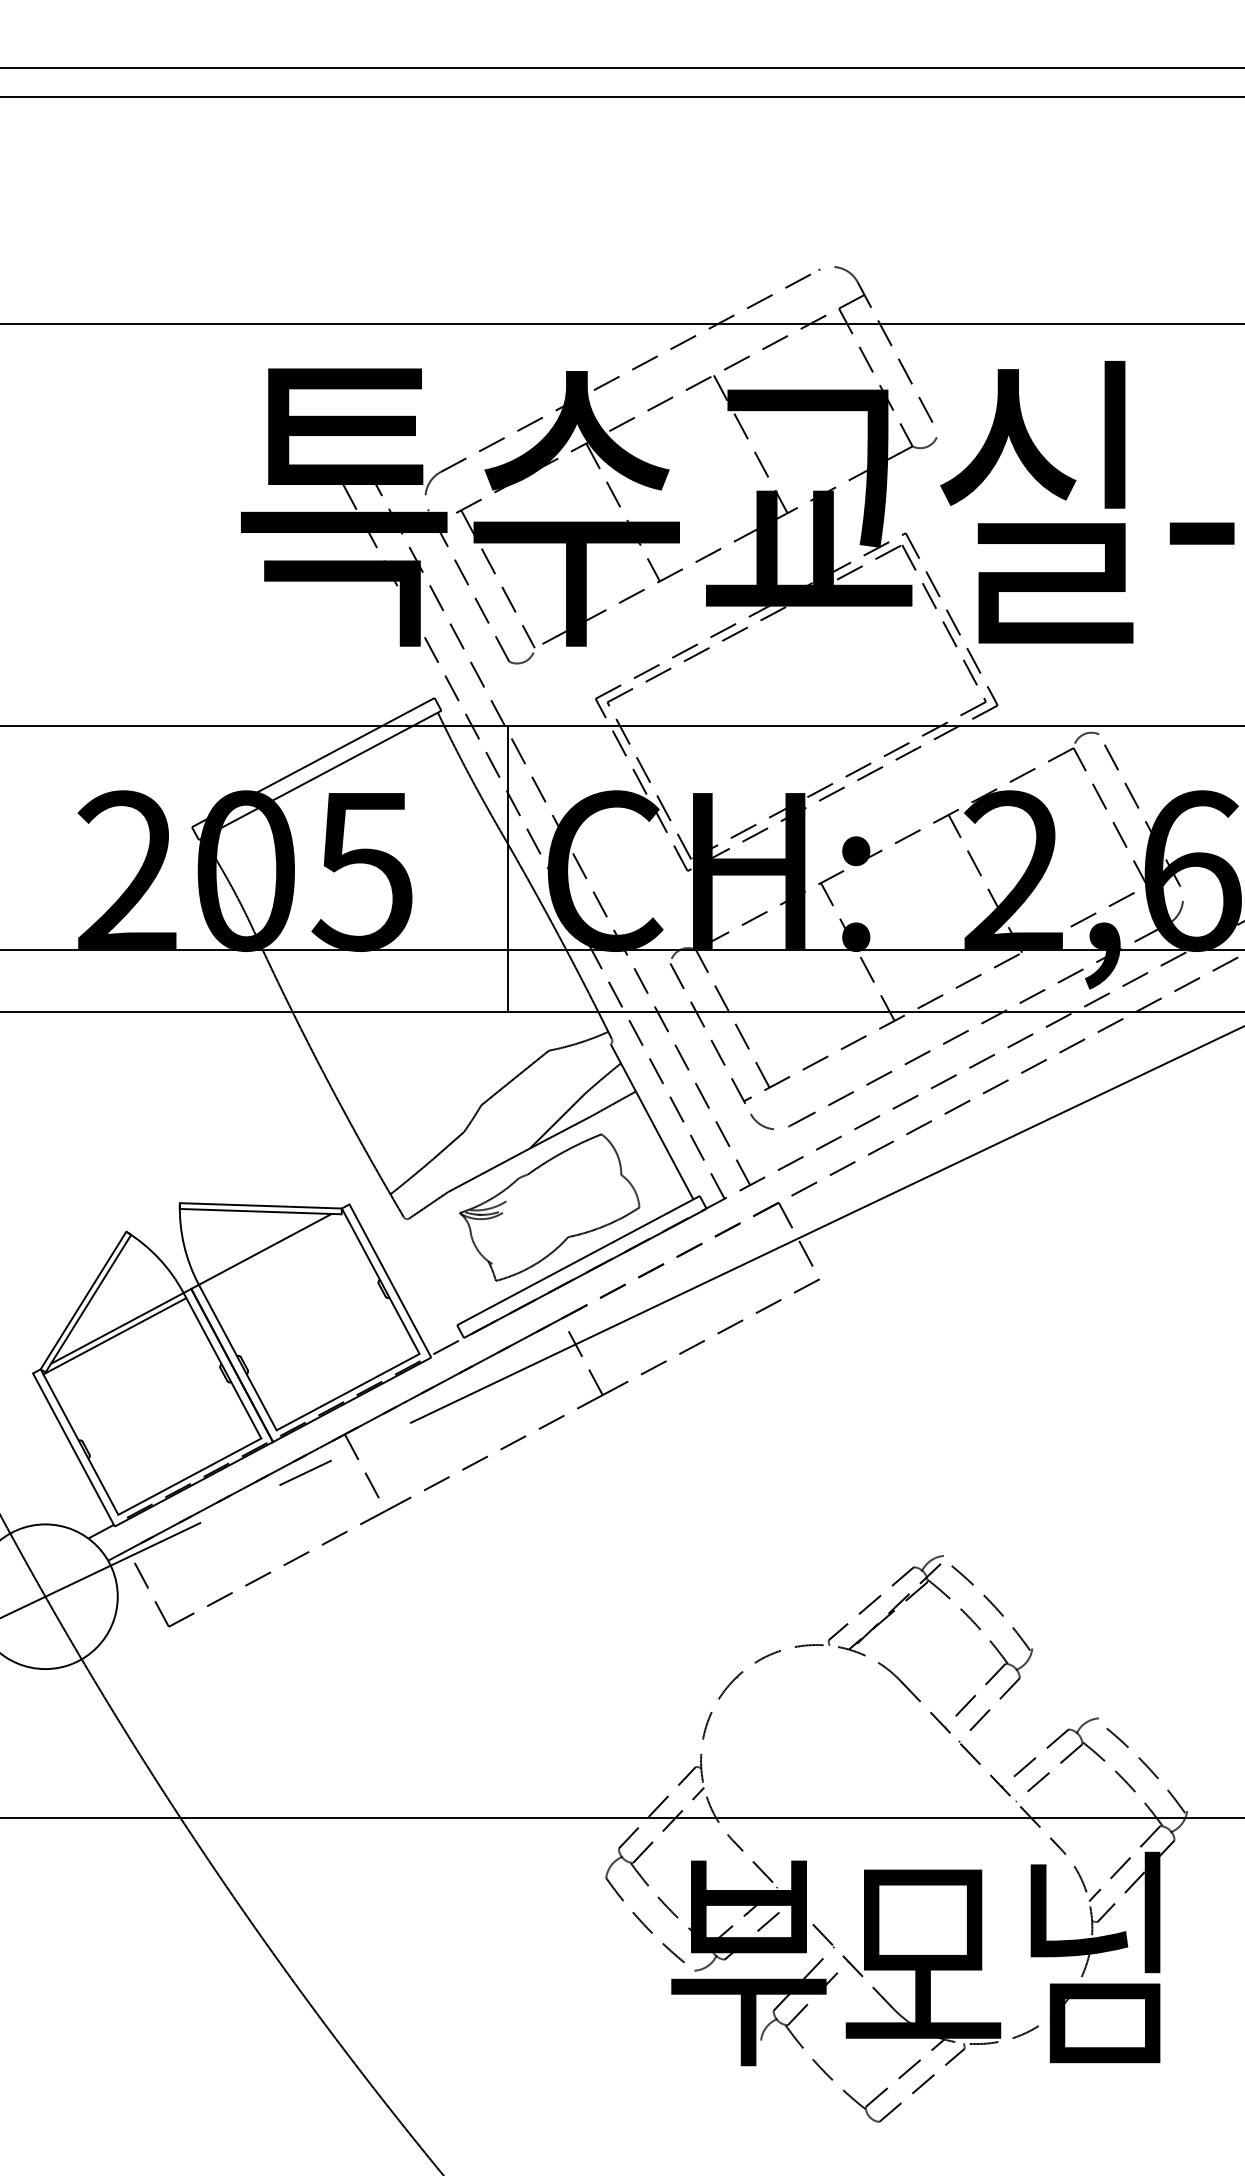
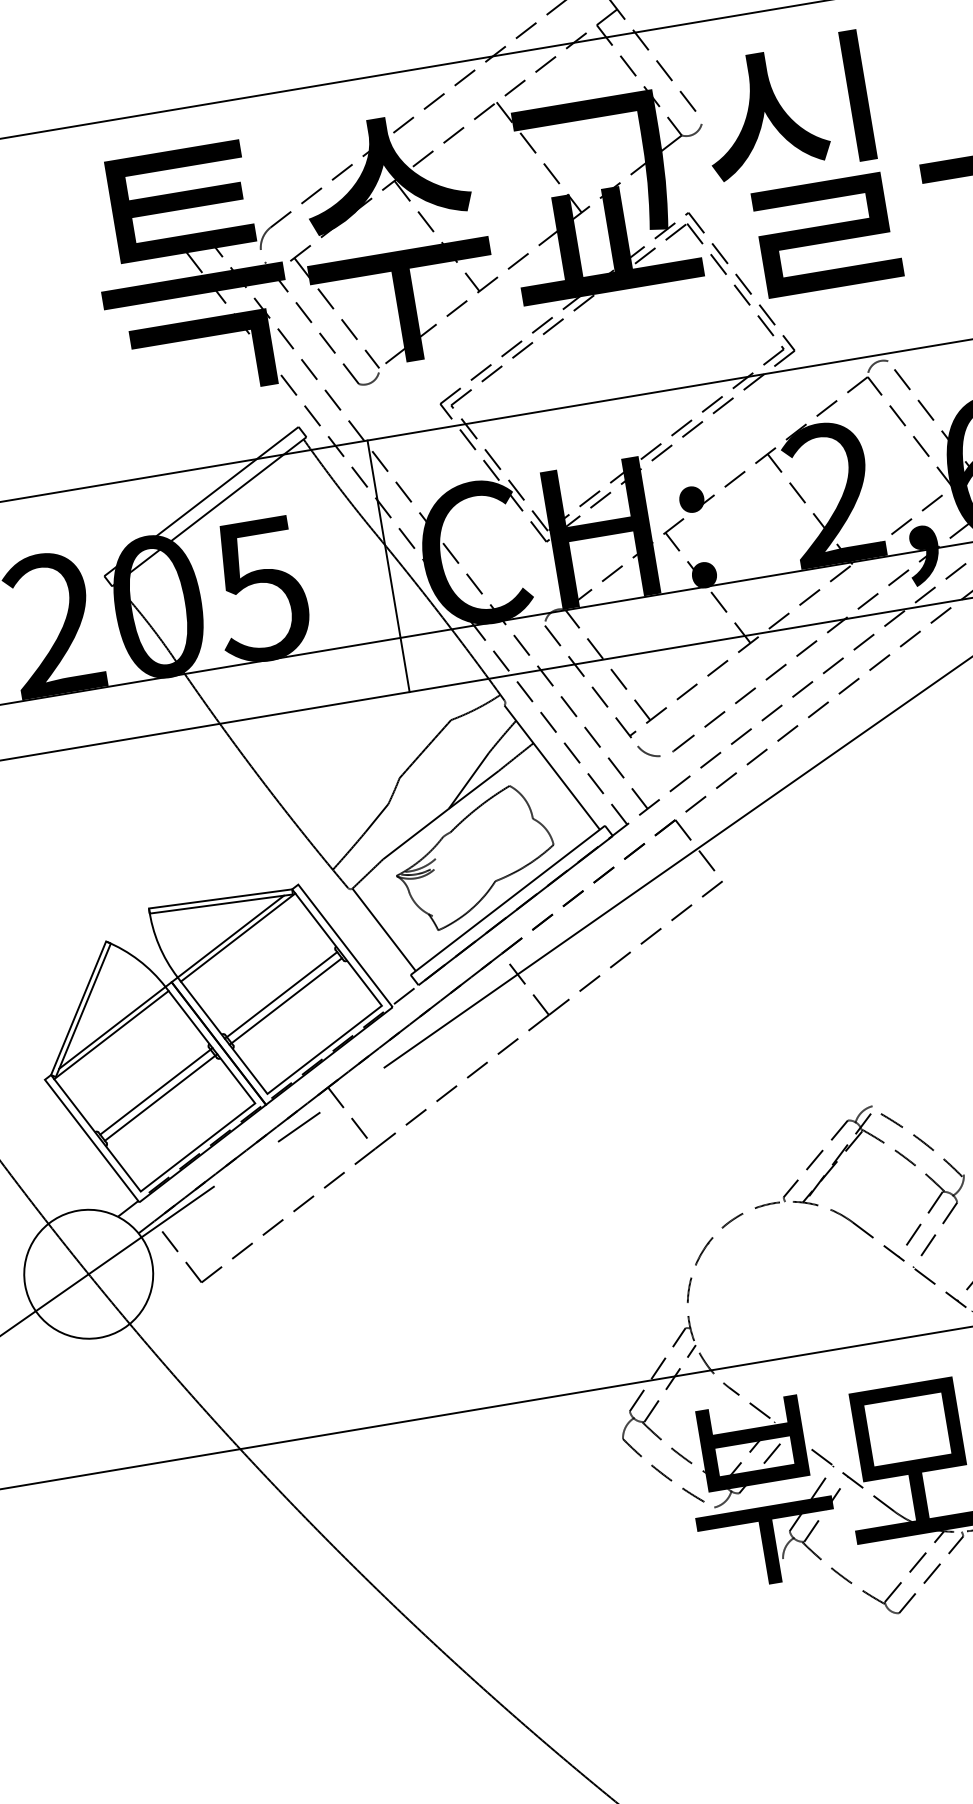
line: (272, 1251) -> (237, 937), added
line: (435, 1269) -> (383, 929), added
line: (309, 1323) -> (280, 995), added
line: (313, 1330) -> (285, 1000), added
line: (154, 1406) -> (156, 1090), added
line: (158, 1414) -> (161, 1097), added

